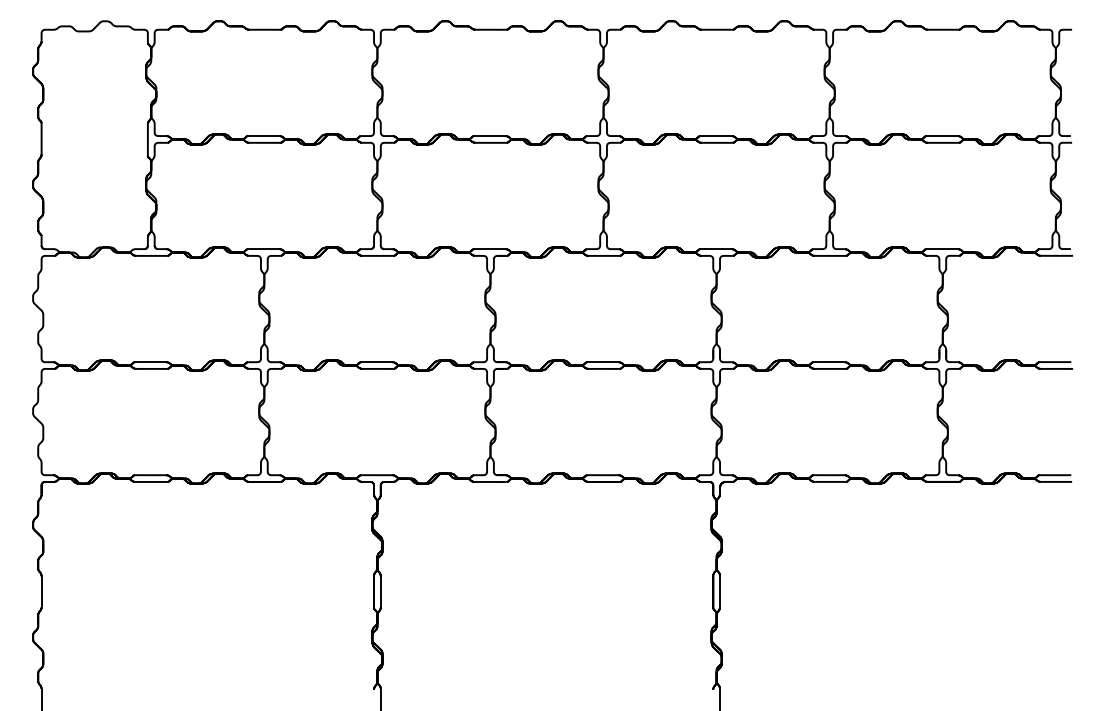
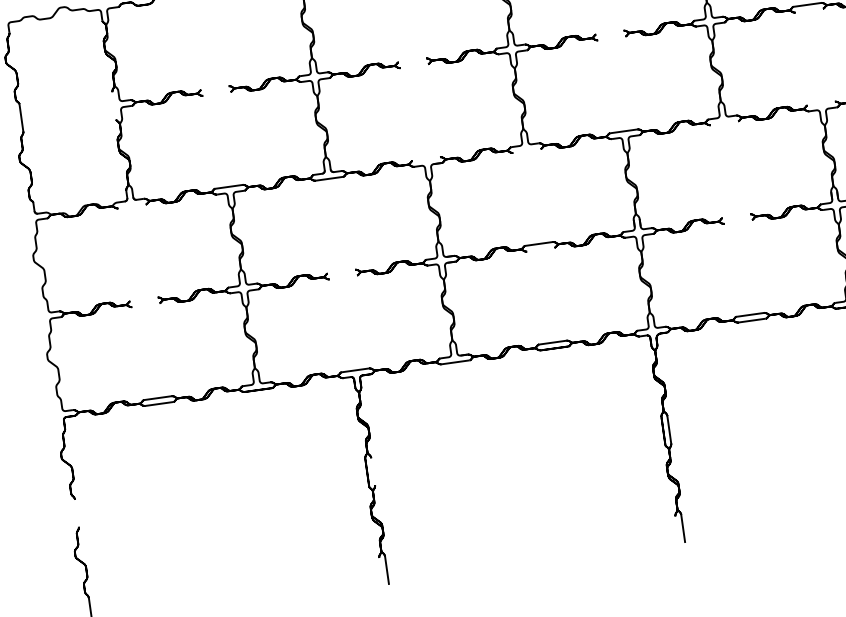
line: (263, 136) -> (214, 88), removed
line: (489, 136) -> (412, 60), removed
line: (715, 136) -> (609, 33), removed
line: (147, 139) -> (113, 105), removed
line: (264, 142) -> (216, 93), removed
line: (490, 142) -> (413, 65), removed
line: (716, 142) -> (611, 38), removed
line: (942, 142) -> (808, 10), removed
line: (489, 249) -> (426, 159), removed
line: (941, 249) -> (820, 104), removed
line: (151, 255) -> (131, 206), removed
line: (603, 255) -> (526, 150), removed
line: (829, 255) -> (723, 123), removed
line: (150, 362) -> (143, 299), removed
line: (376, 362) -> (341, 272), removed
line: (828, 362) -> (735, 216), removed
line: (151, 368) -> (145, 304), removed
line: (377, 368) -> (342, 277), removed
line: (603, 368) -> (540, 249), removed
line: (829, 368) -> (737, 221), removed
line: (41, 591) -> (76, 513), removed
line: (380, 591) -> (372, 471), removed

